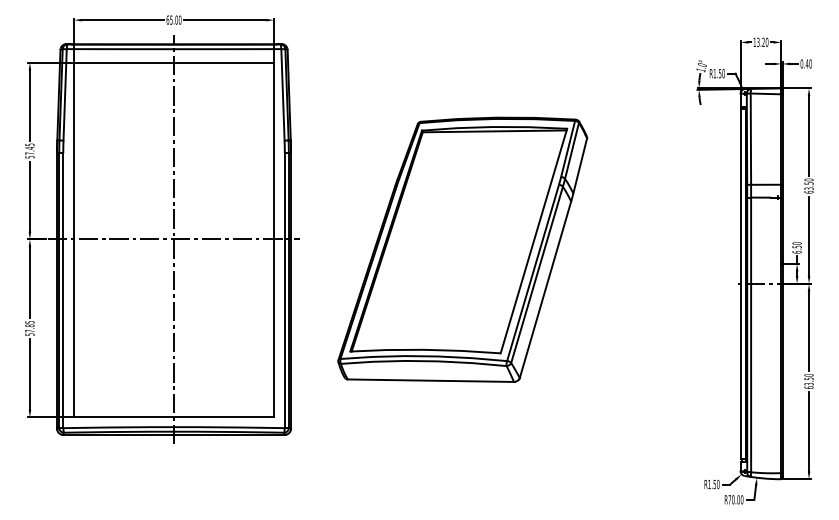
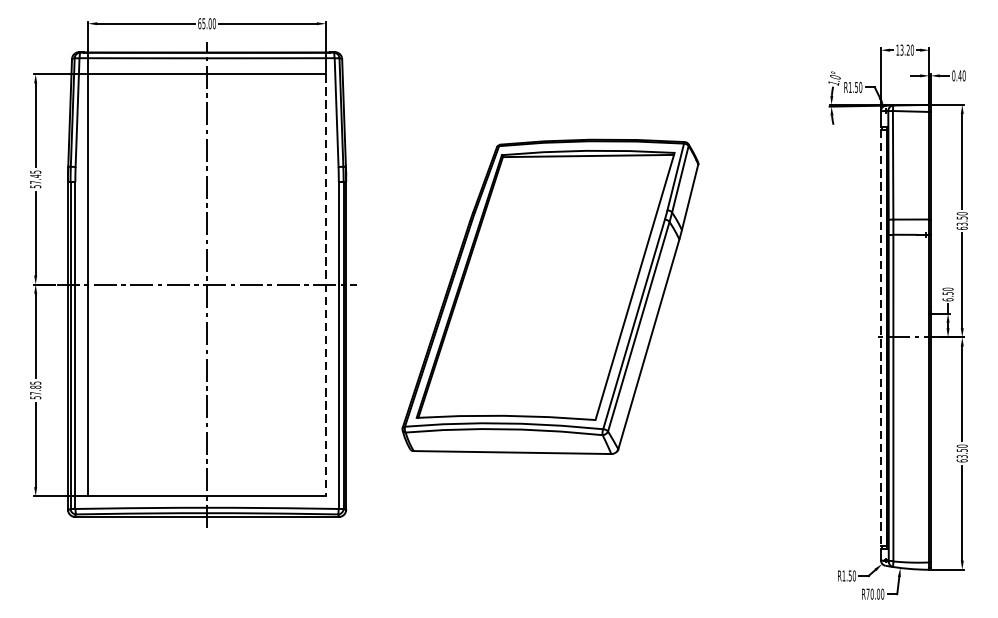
line: (274, 240) -> (326, 285), solid -> dashed
line: (740, 284) -> (880, 338), solid -> dashed

